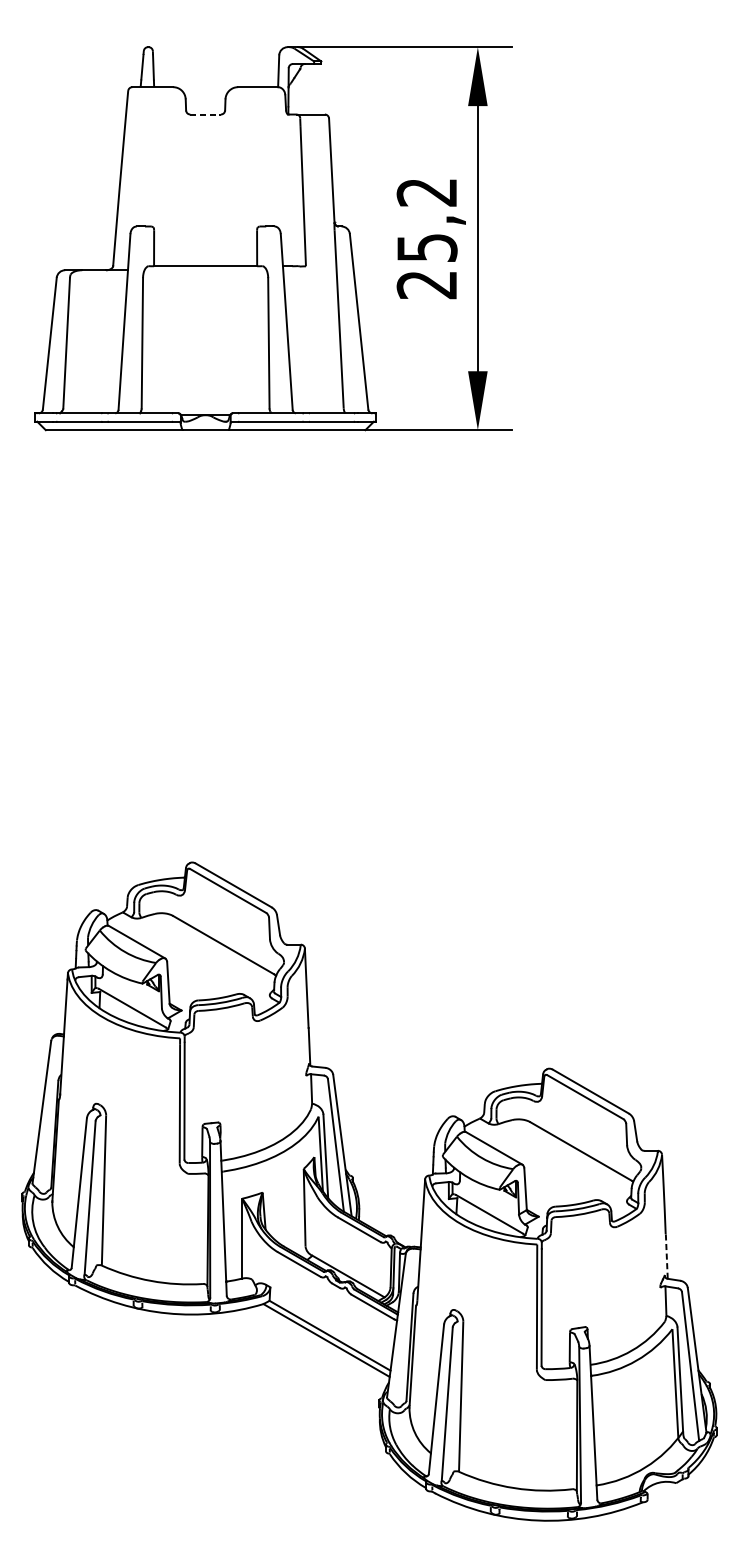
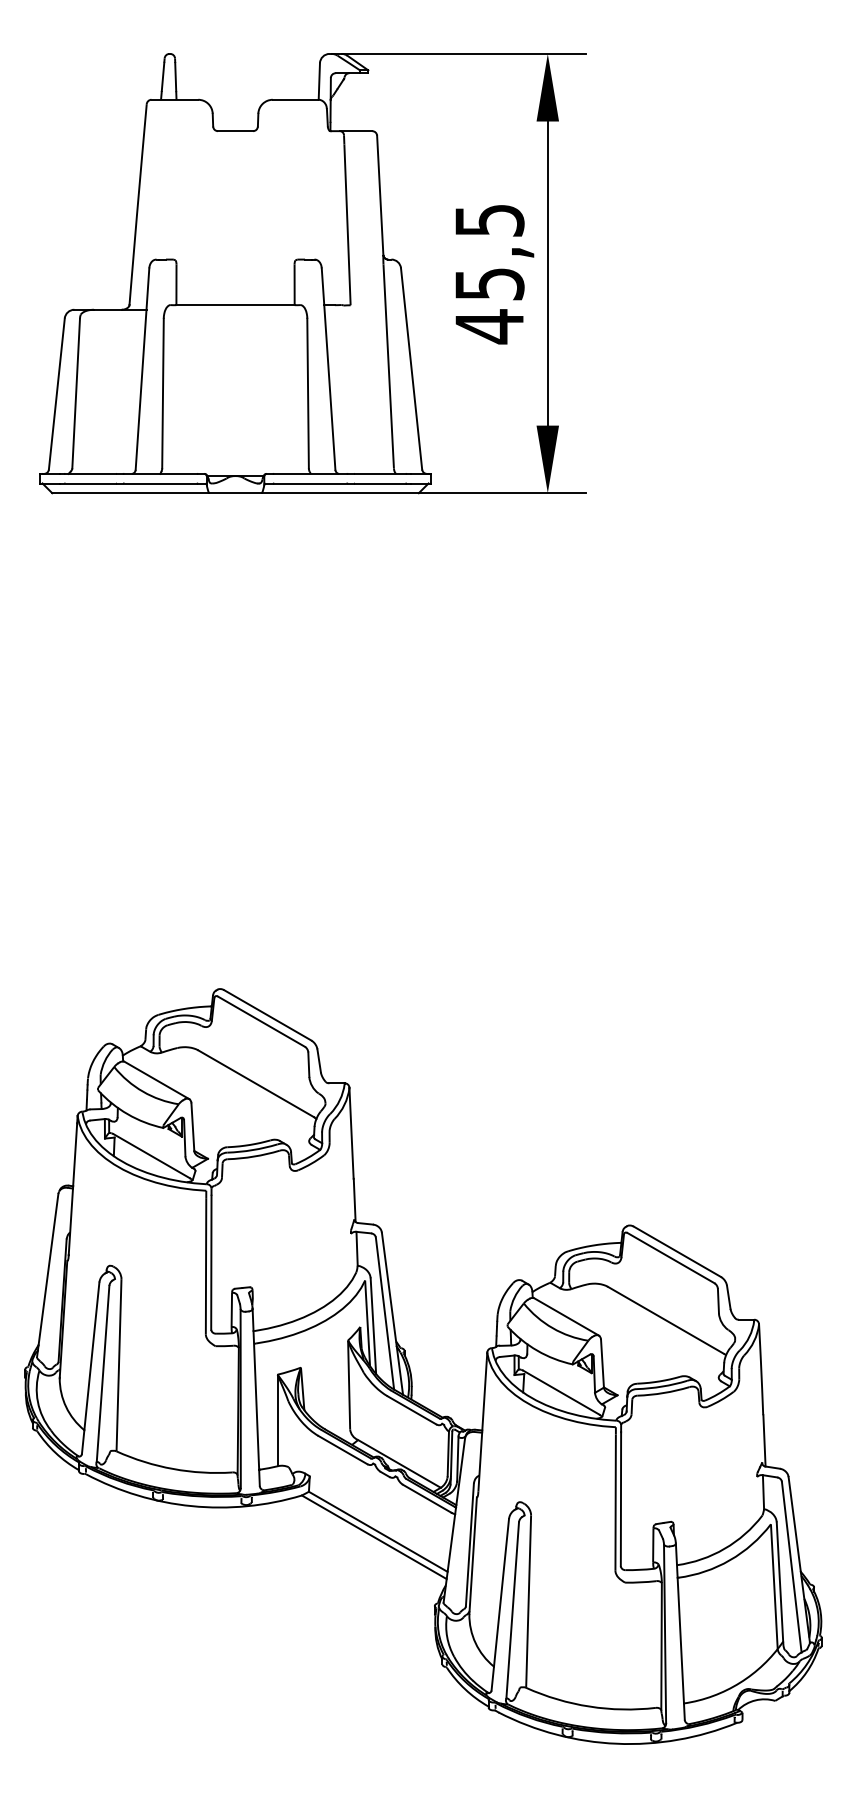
line: (205, 114) -> (235, 131), dashed -> solid
text: (427, 239) -> (489, 274), 25,2 -> 45,5
line: (666, 1256) -> (764, 1440), dashed -> solid

